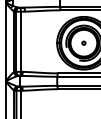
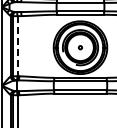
line: (20, 42) -> (17, 46), solid -> dashed

